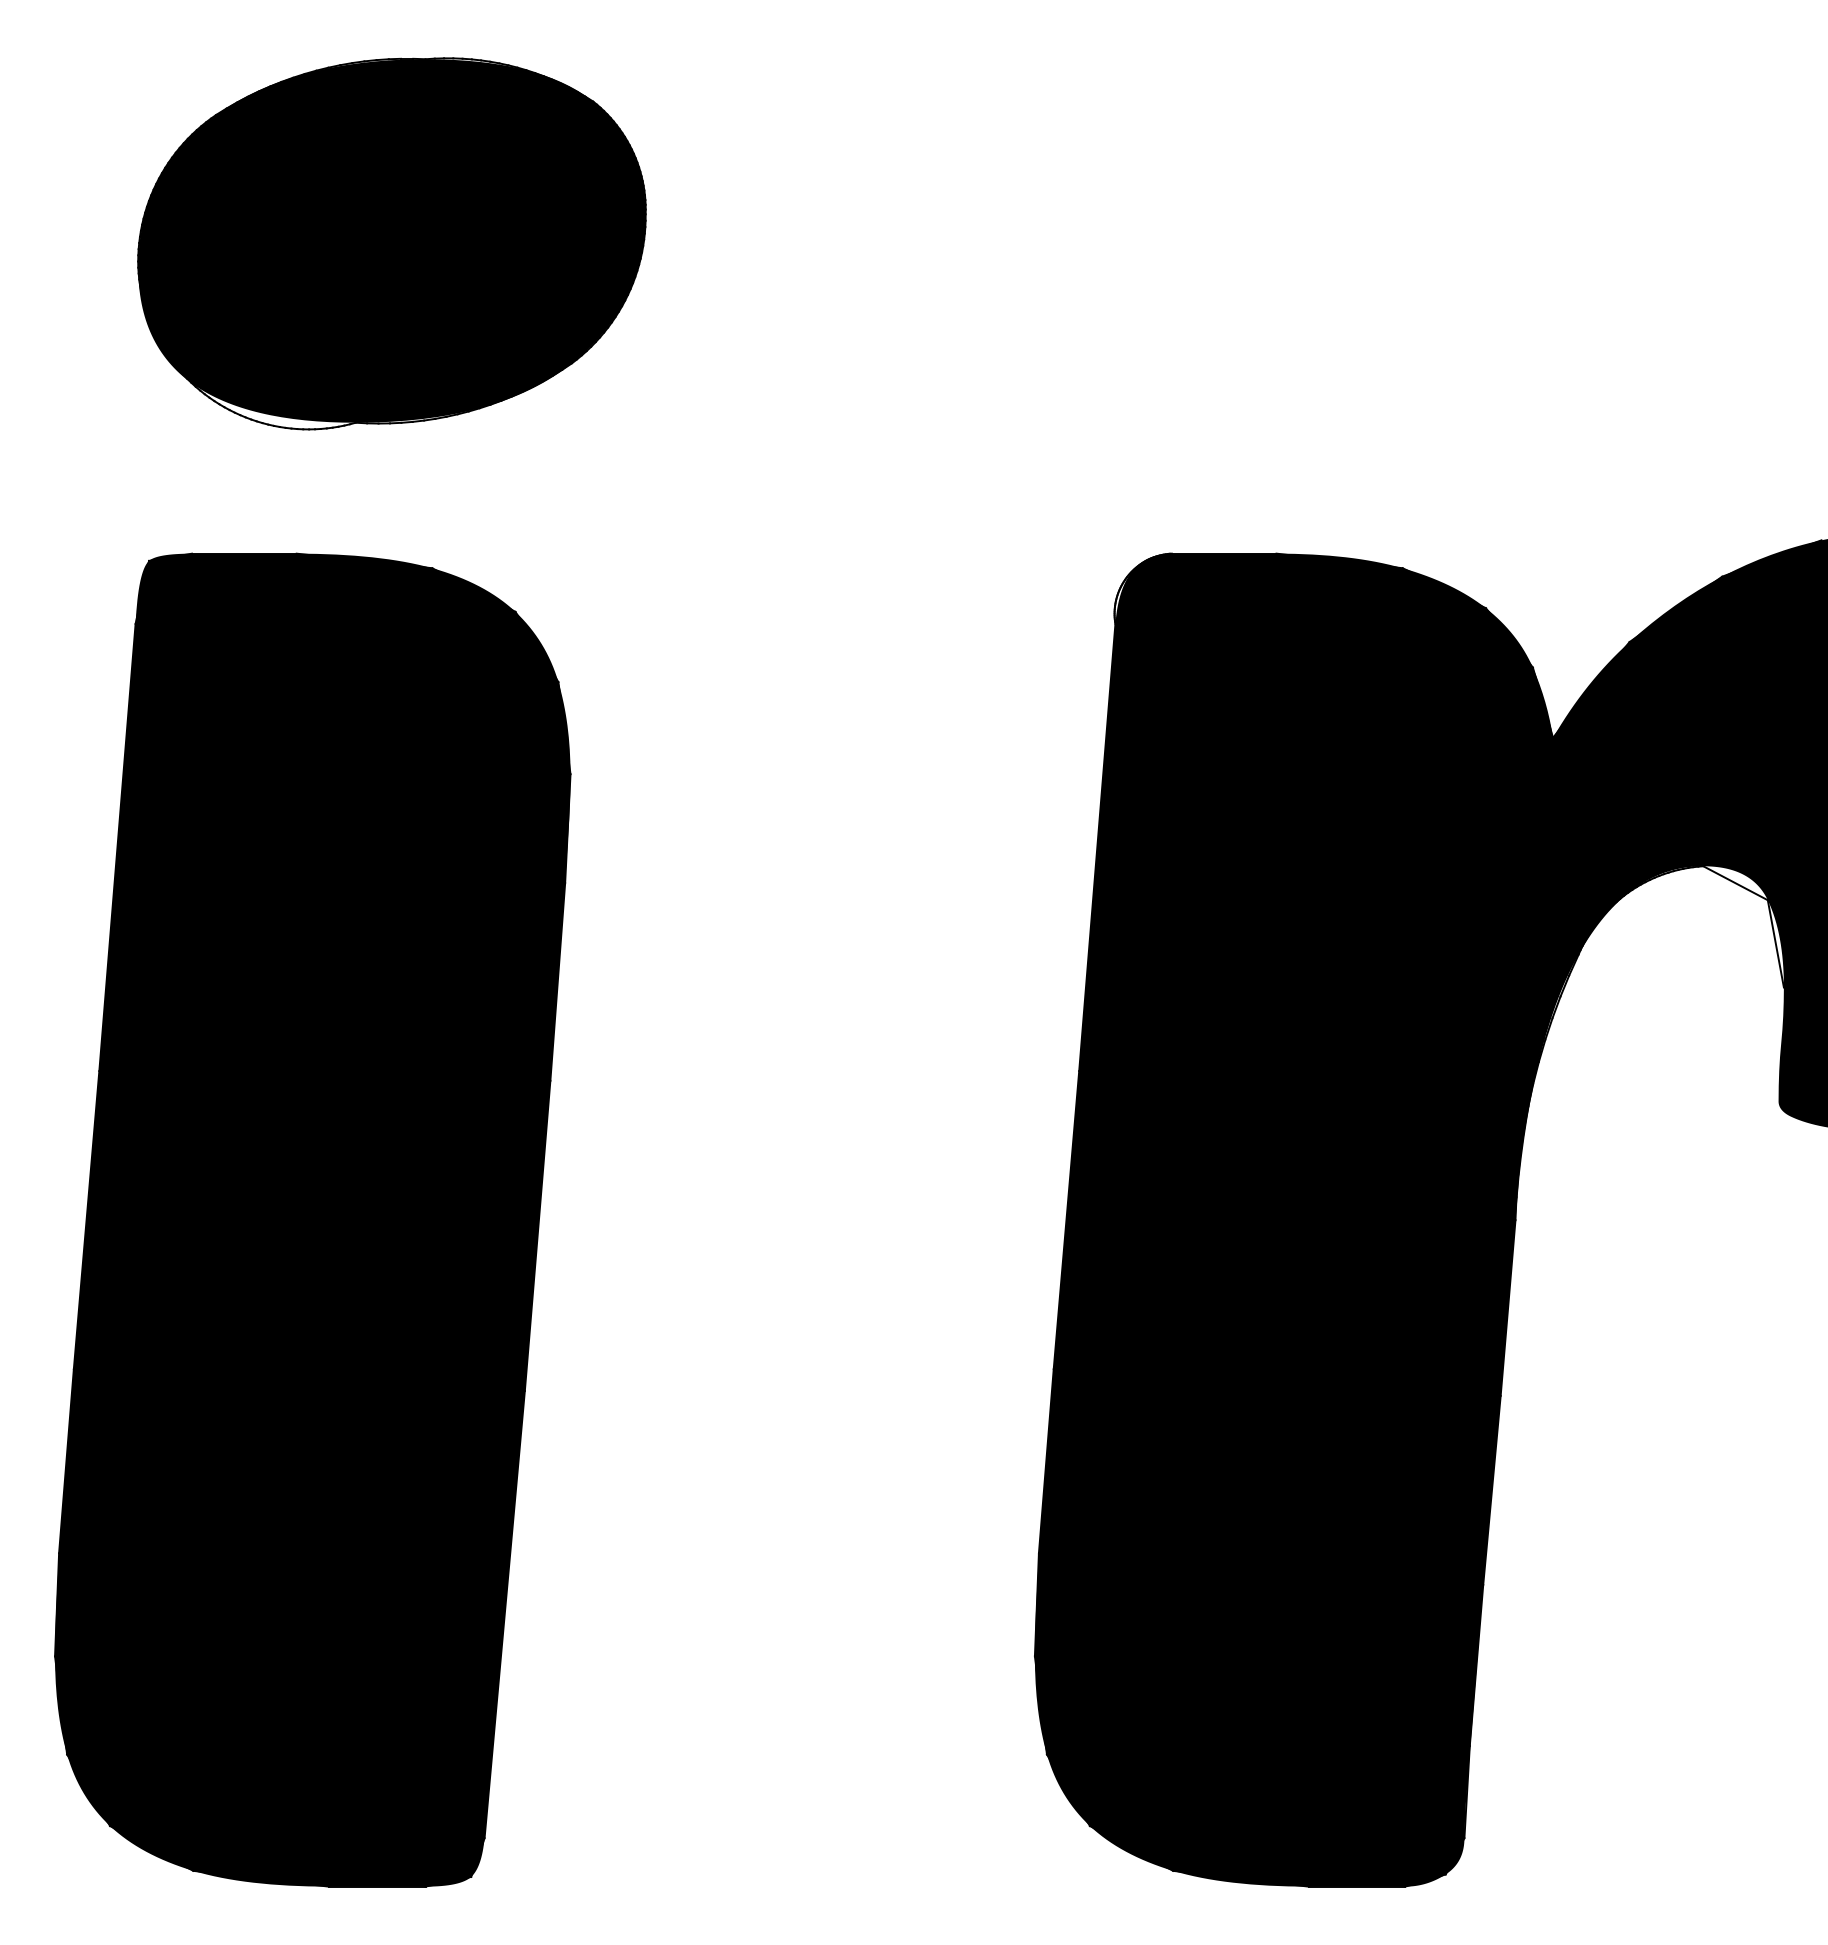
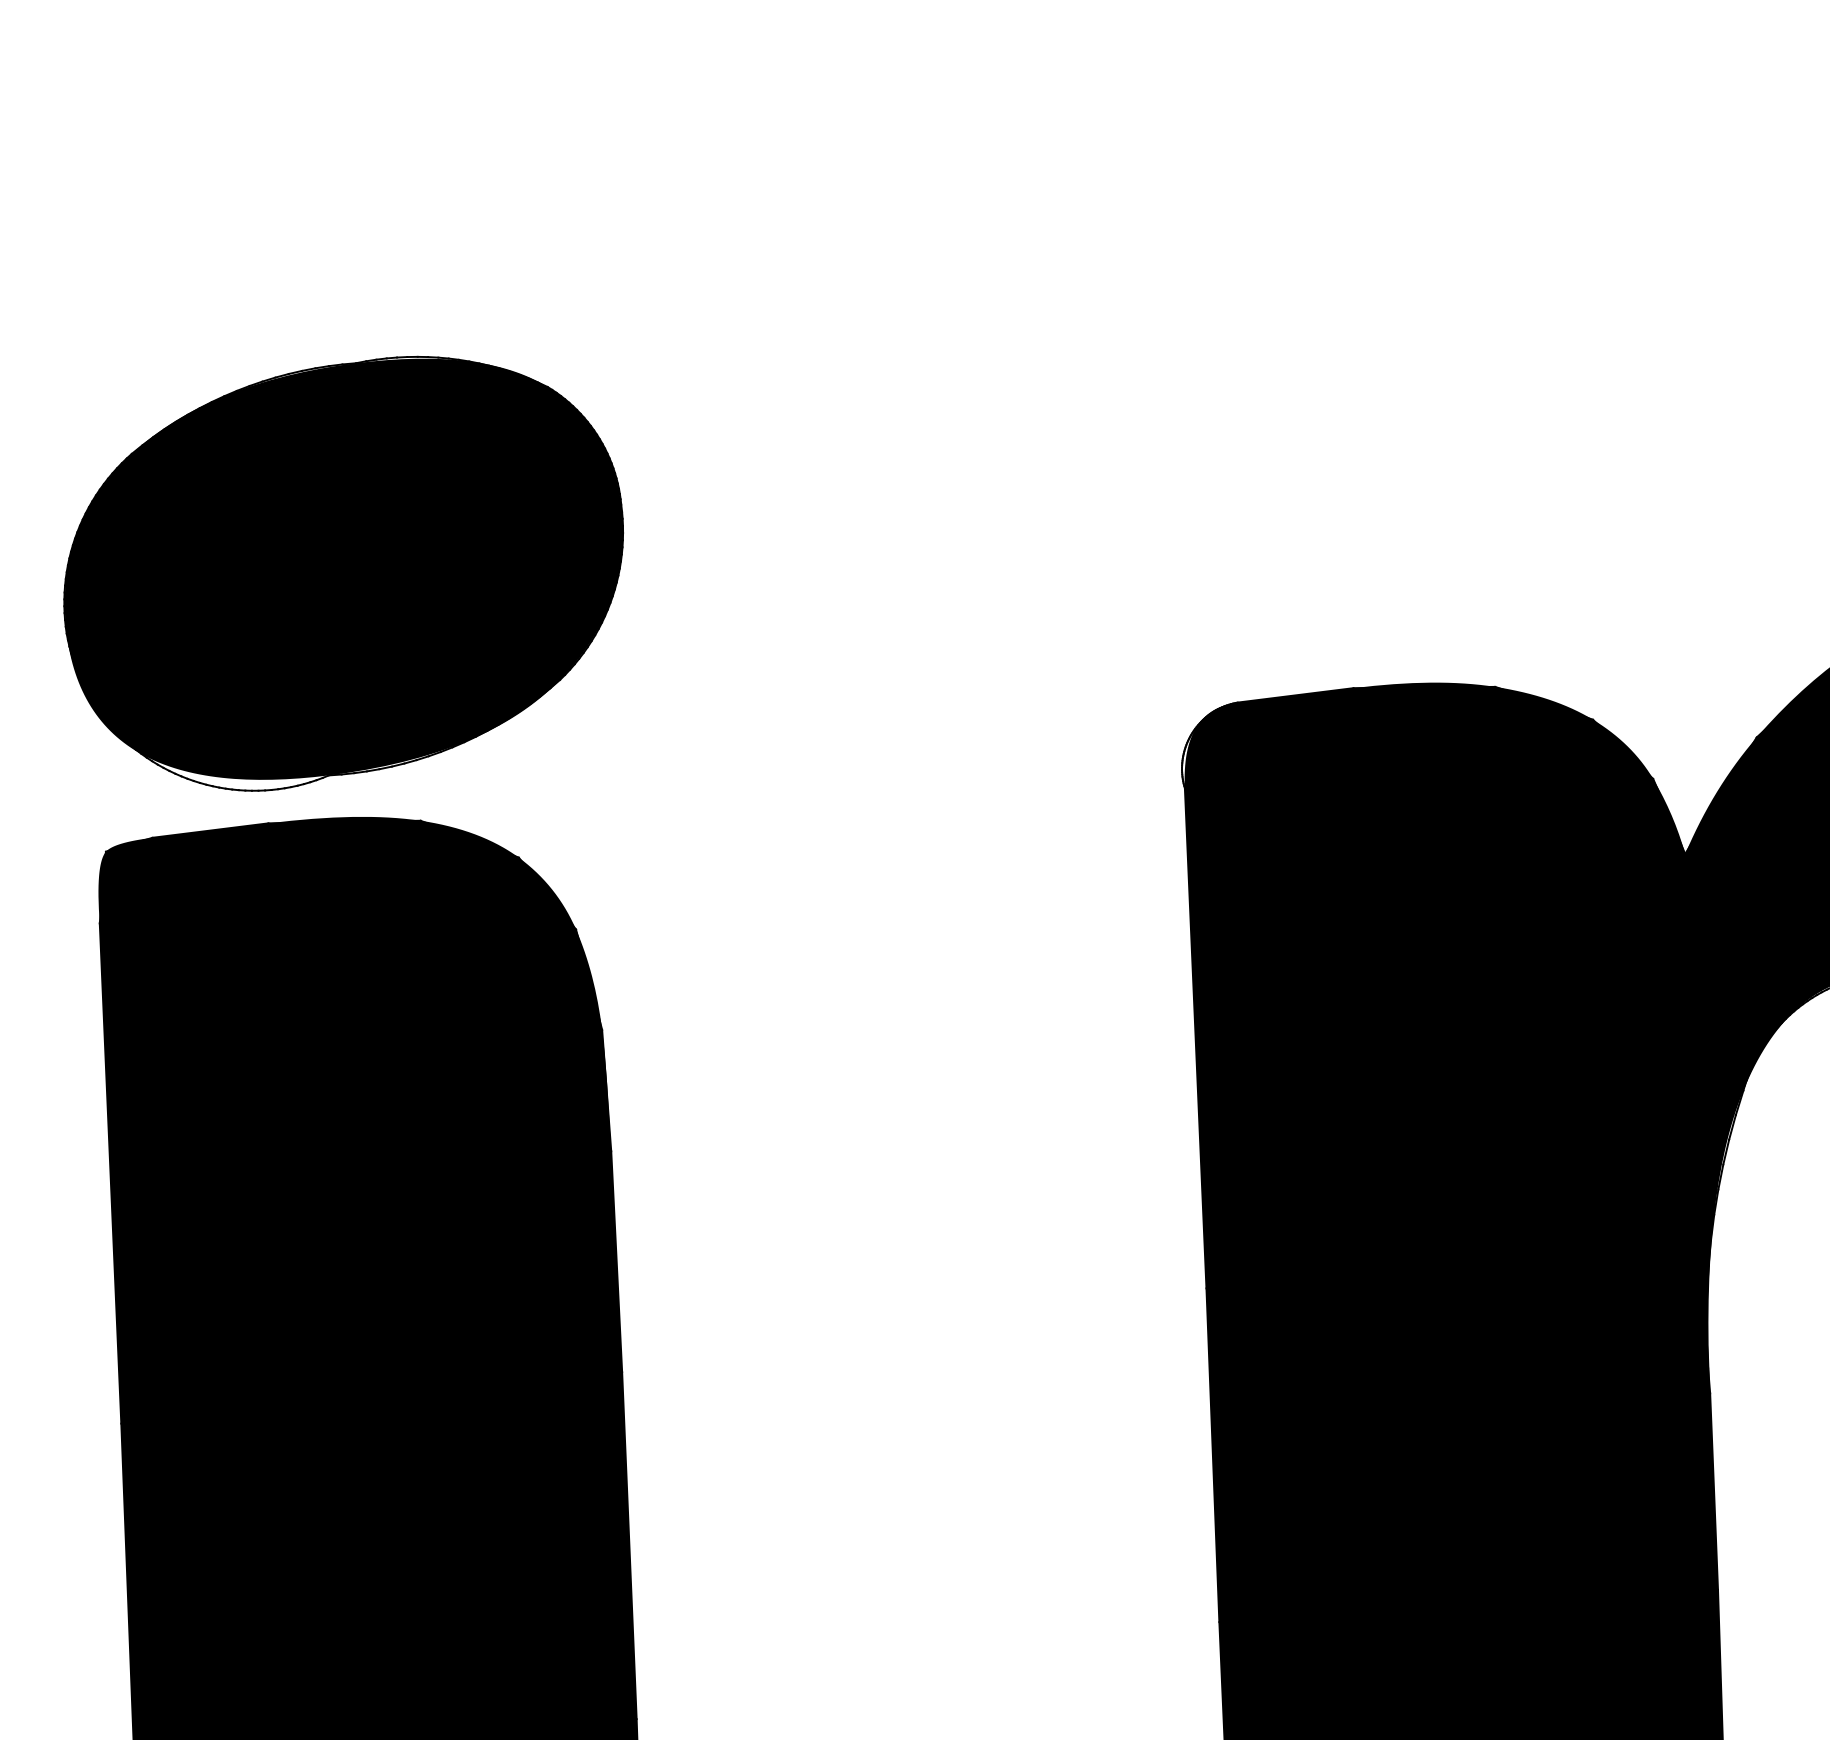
part: (391, 243) -> (343, 571), moved

